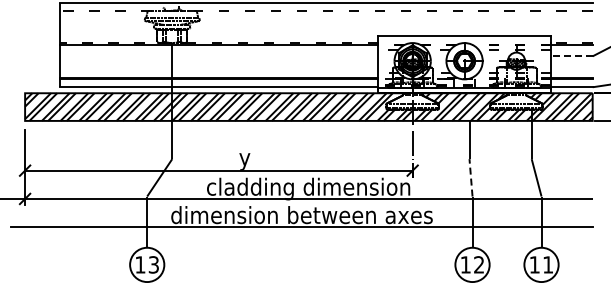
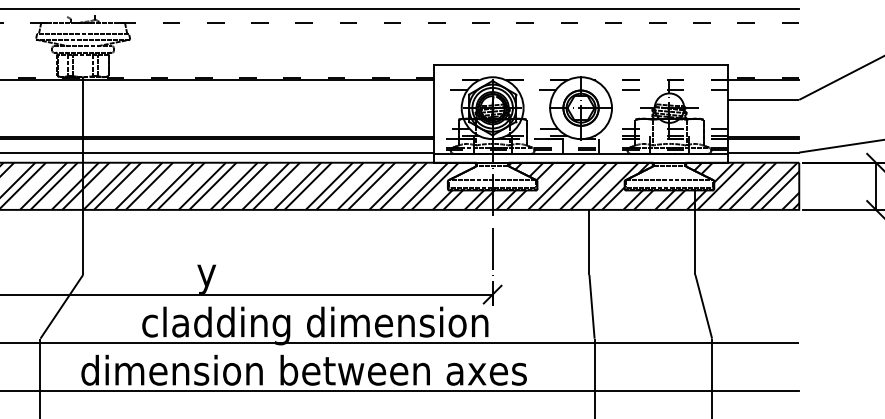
line: (571, 56) -> (763, 100), dashed -> solid
line: (471, 177) -> (592, 306), dashed -> solid

